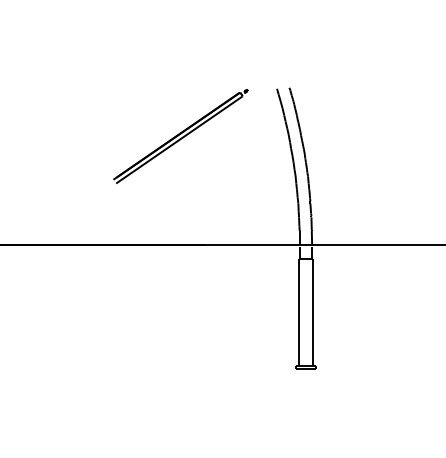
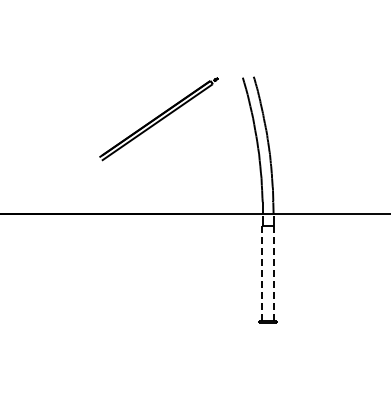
line: (299, 312) -> (262, 273), solid -> dashed
line: (313, 313) -> (274, 274), solid -> dashed

